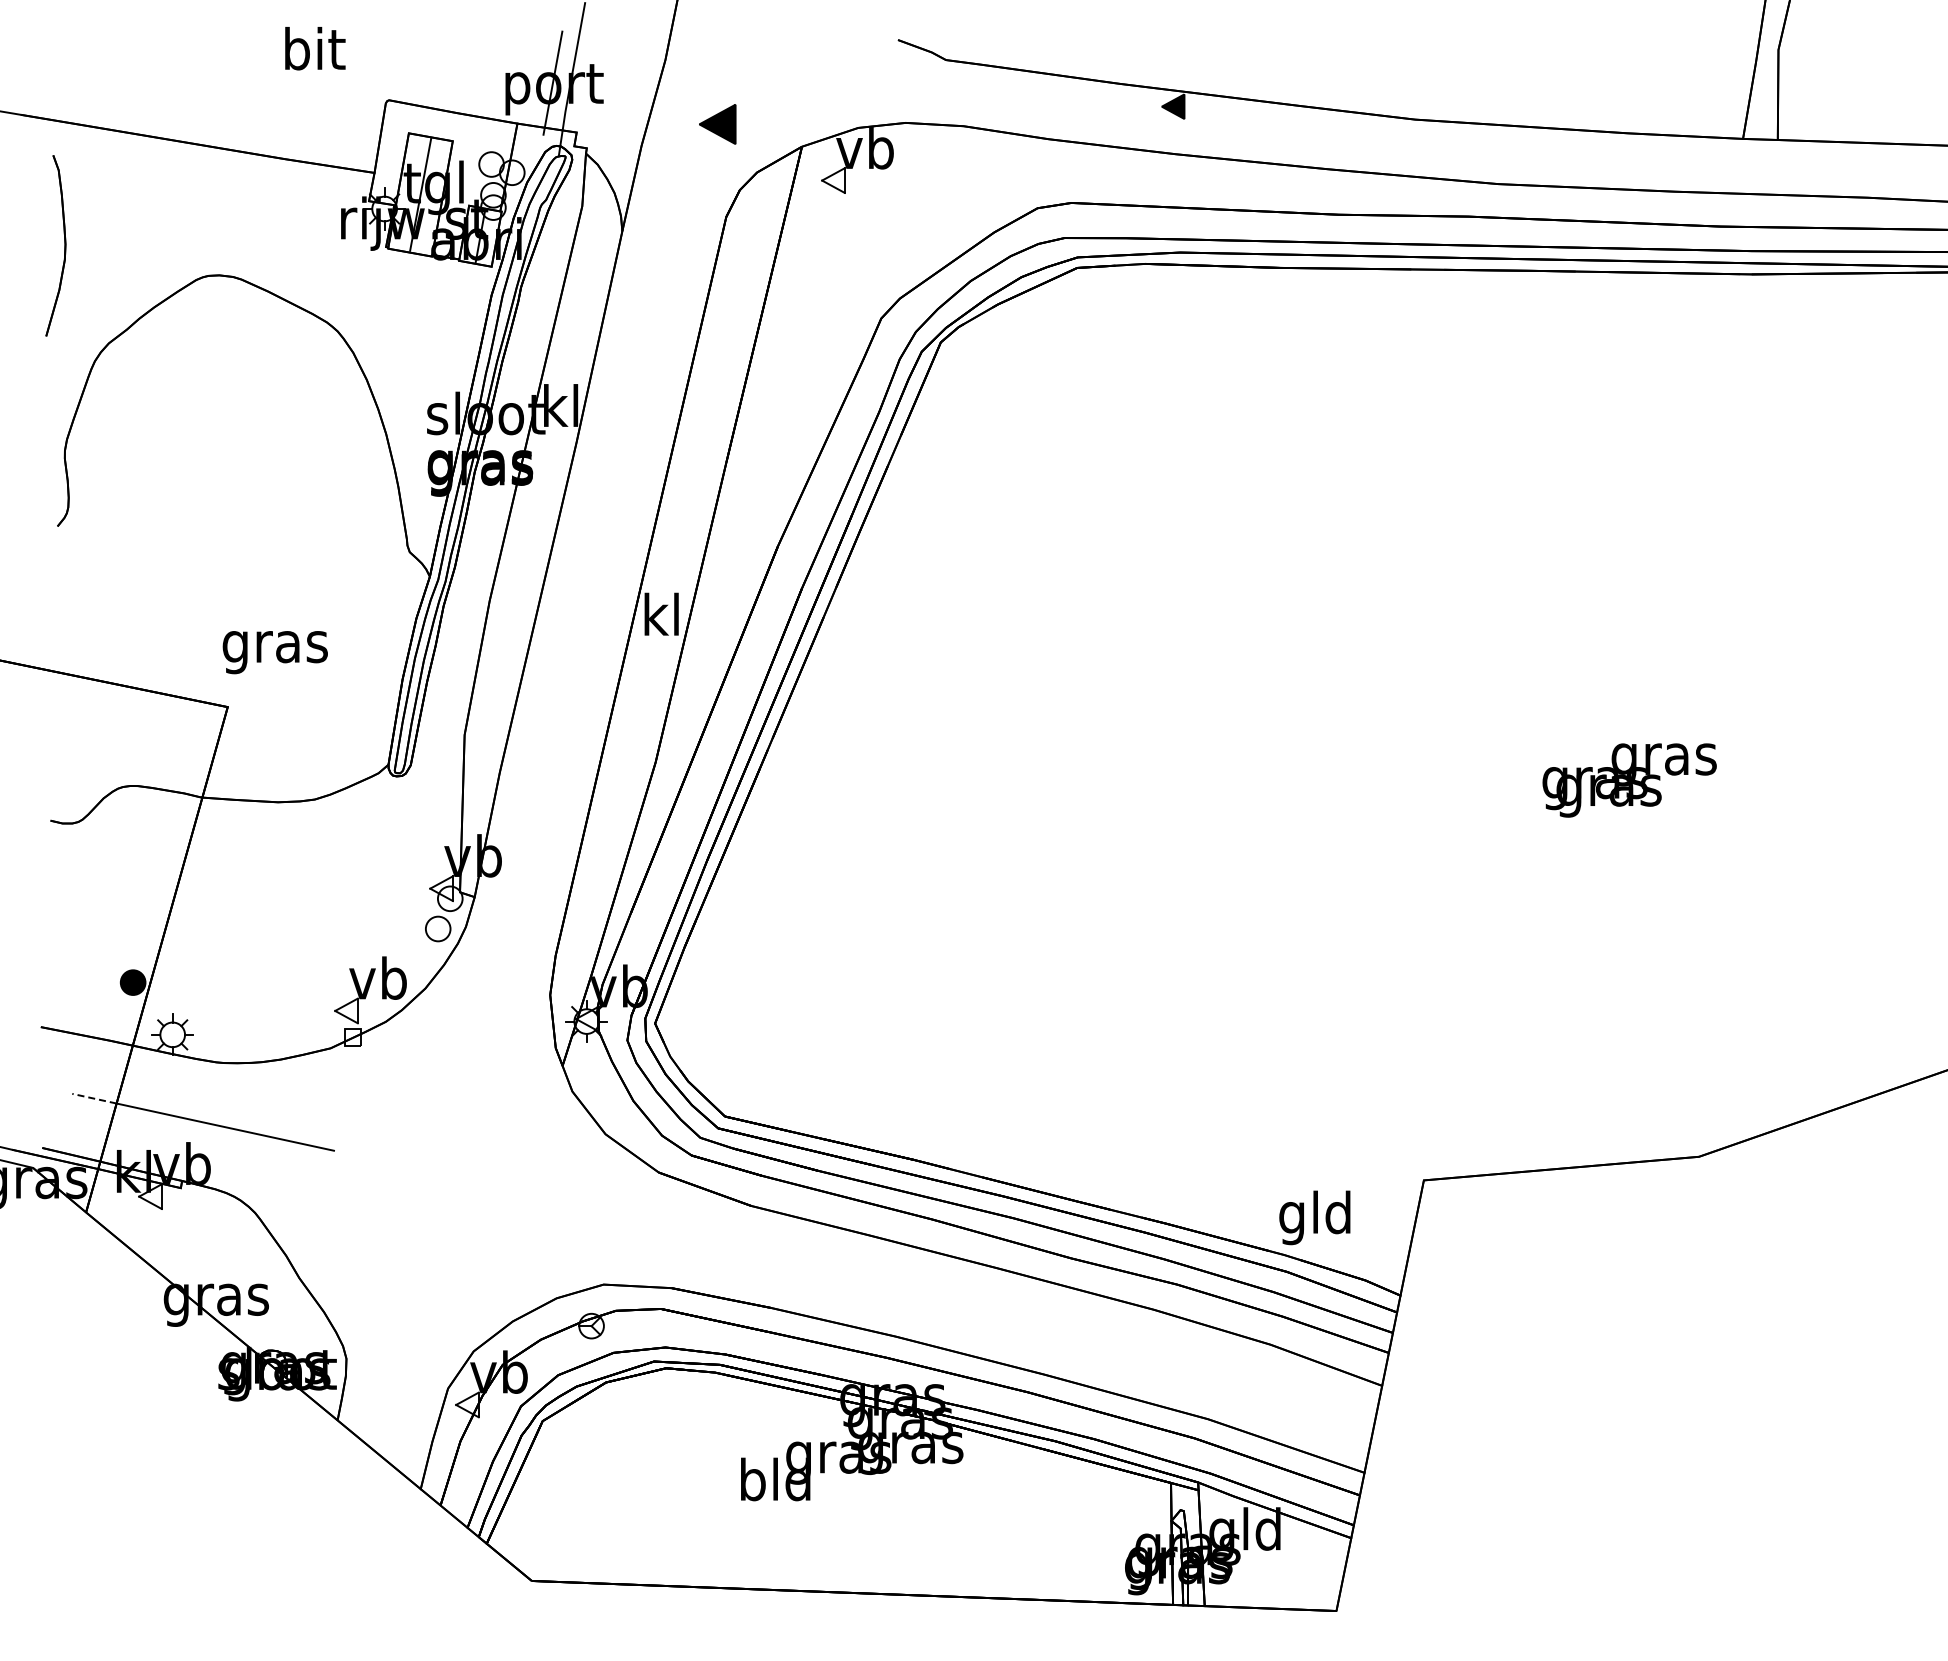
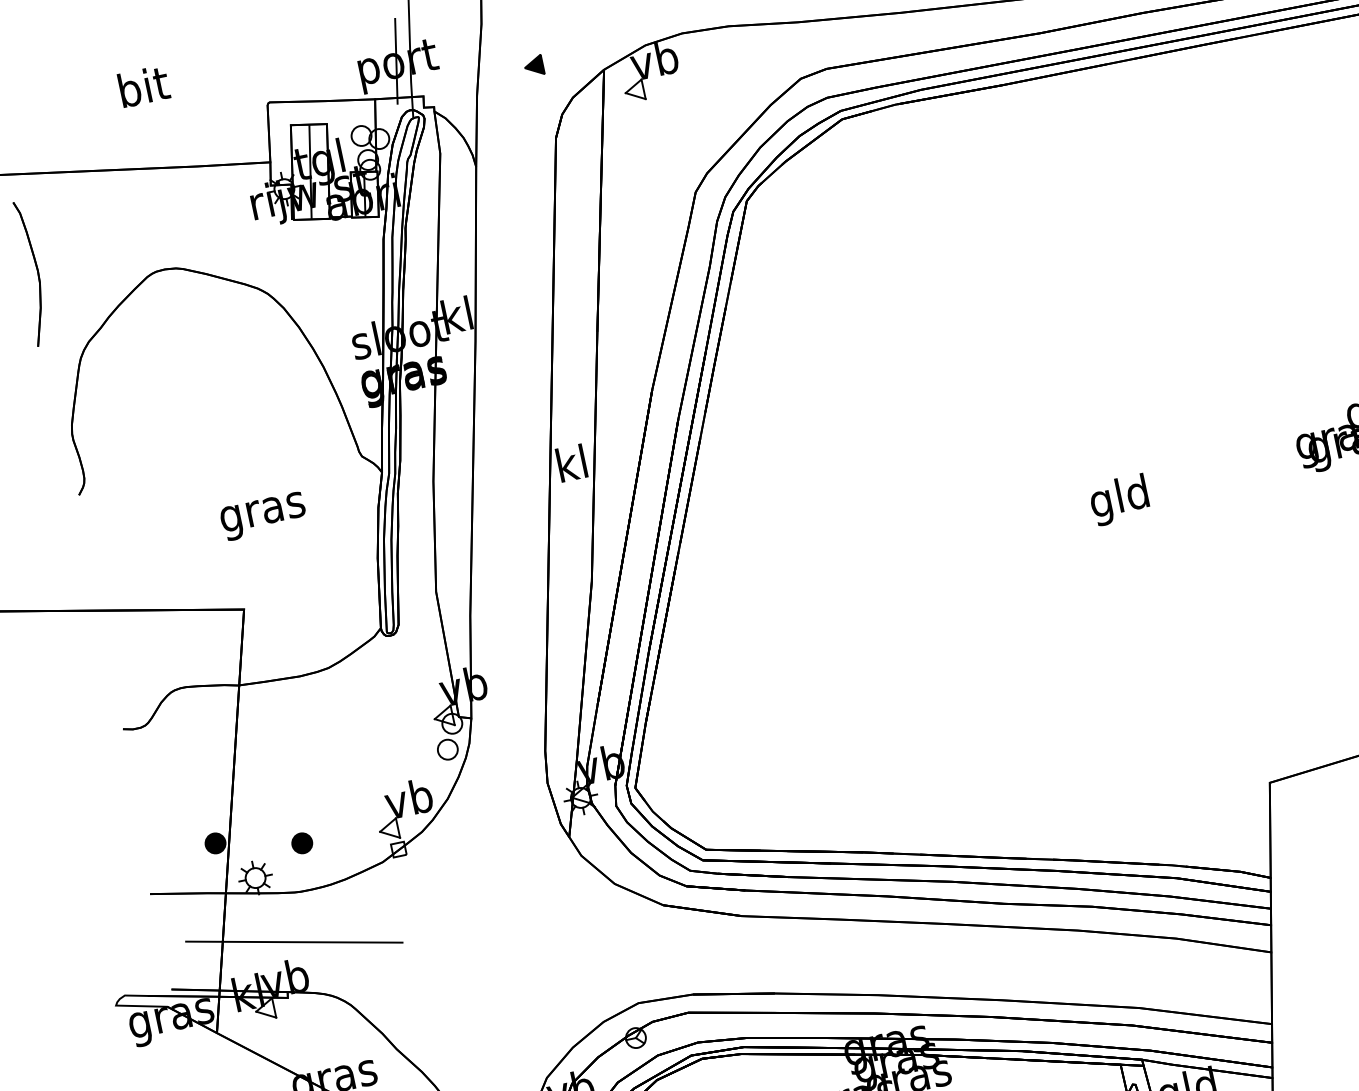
text: (315, 48) -> (144, 86), moved
part: (718, 124) -> (534, 66), size x0.62
text: (274, 652) -> (262, 516), moved
part: (237, 1004) -> (301, 843), added
line: (94, 1098) -> (204, 941), dashed -> solid
text: (1314, 1217) -> (1119, 499), moved

